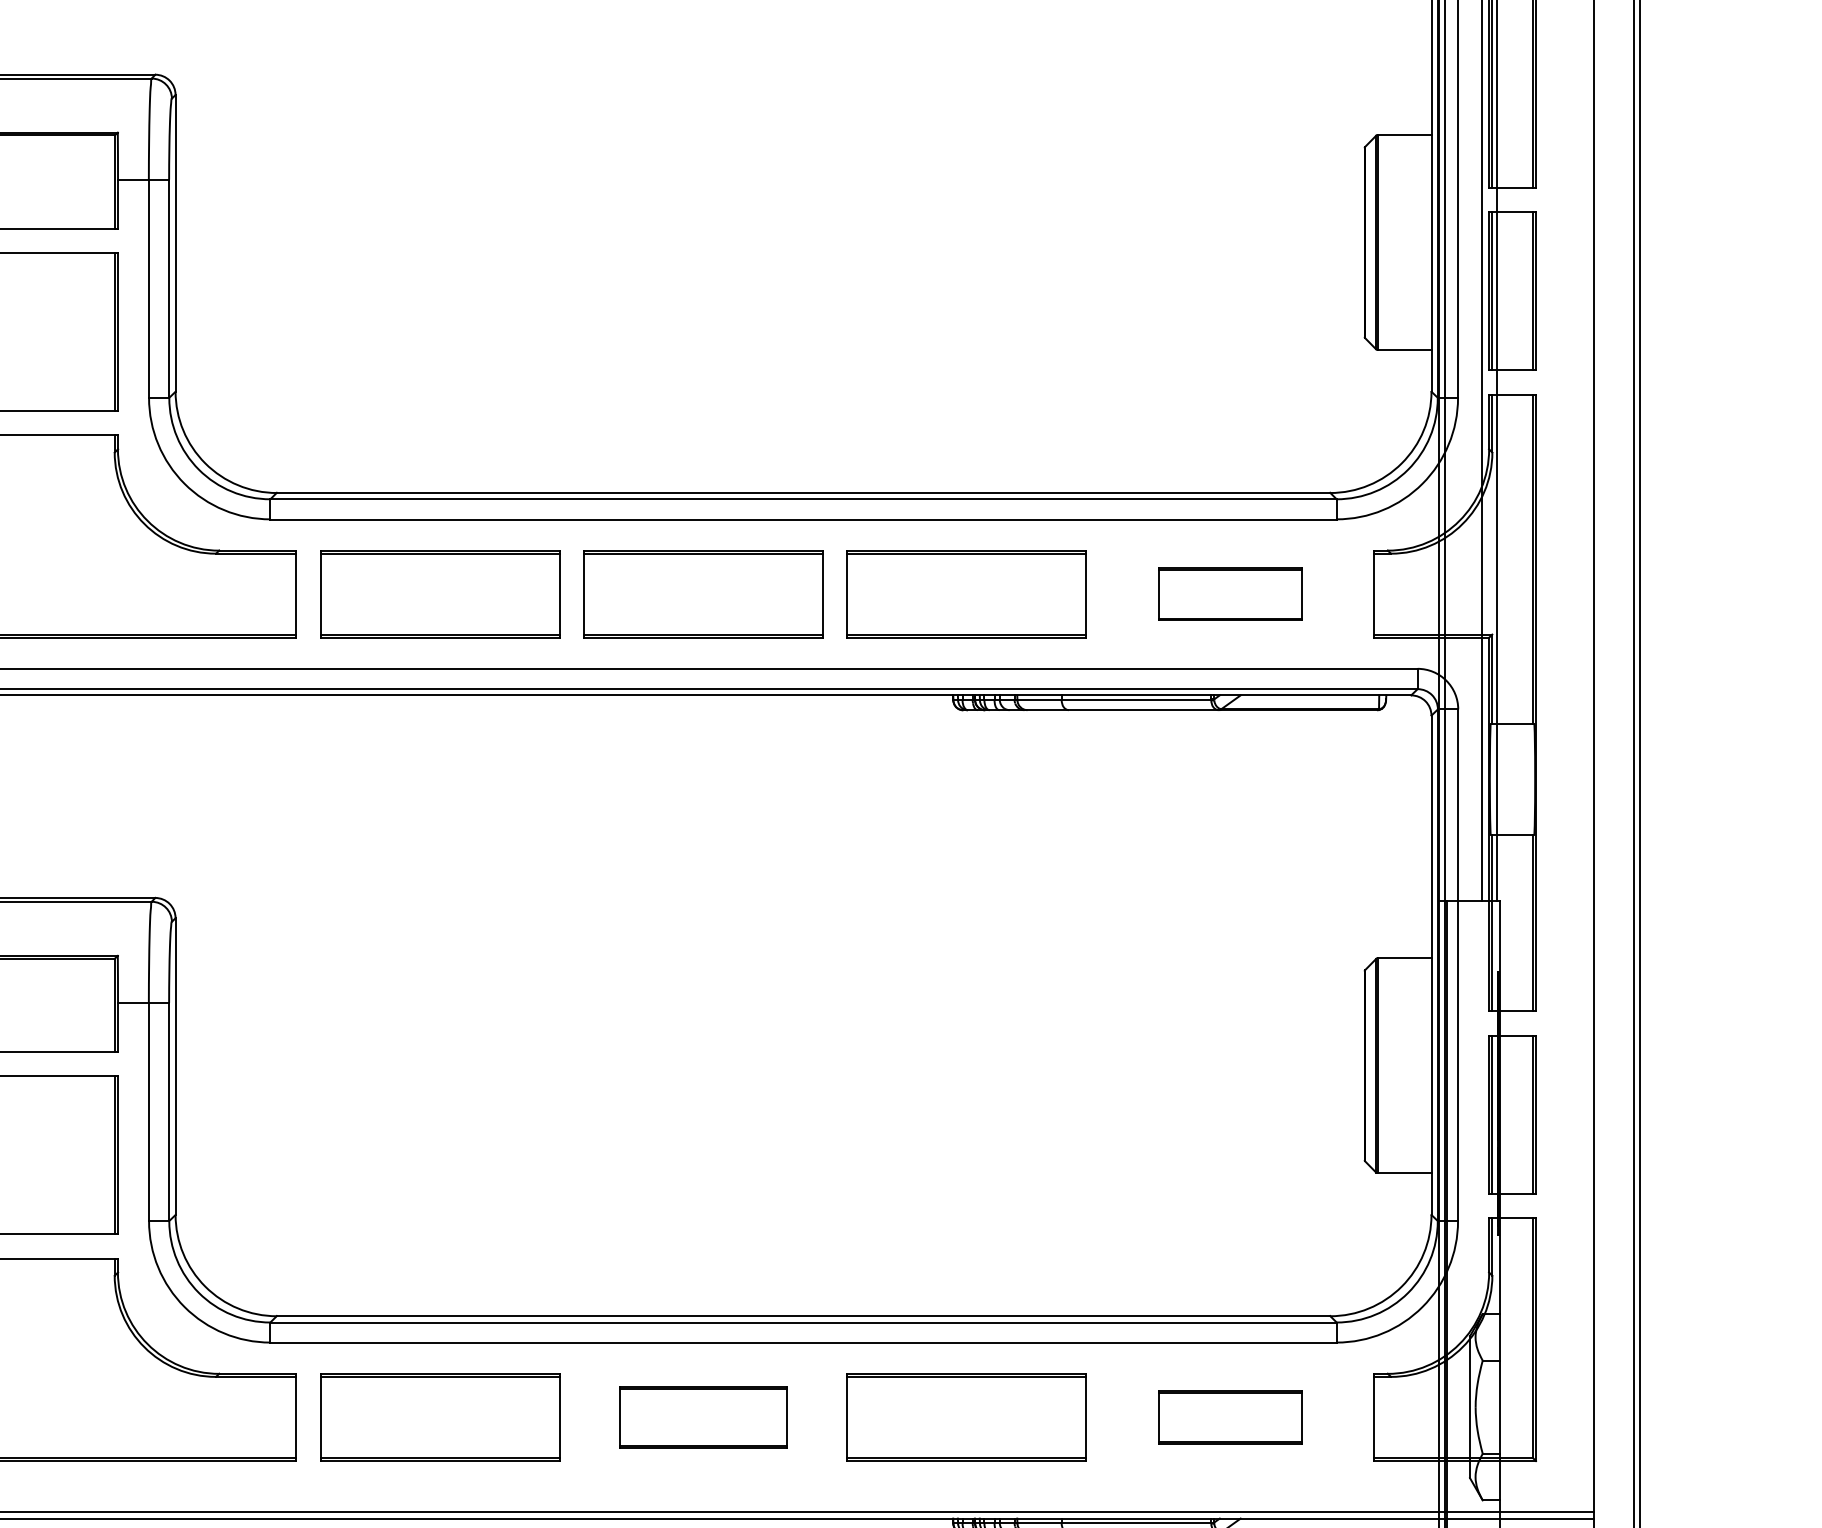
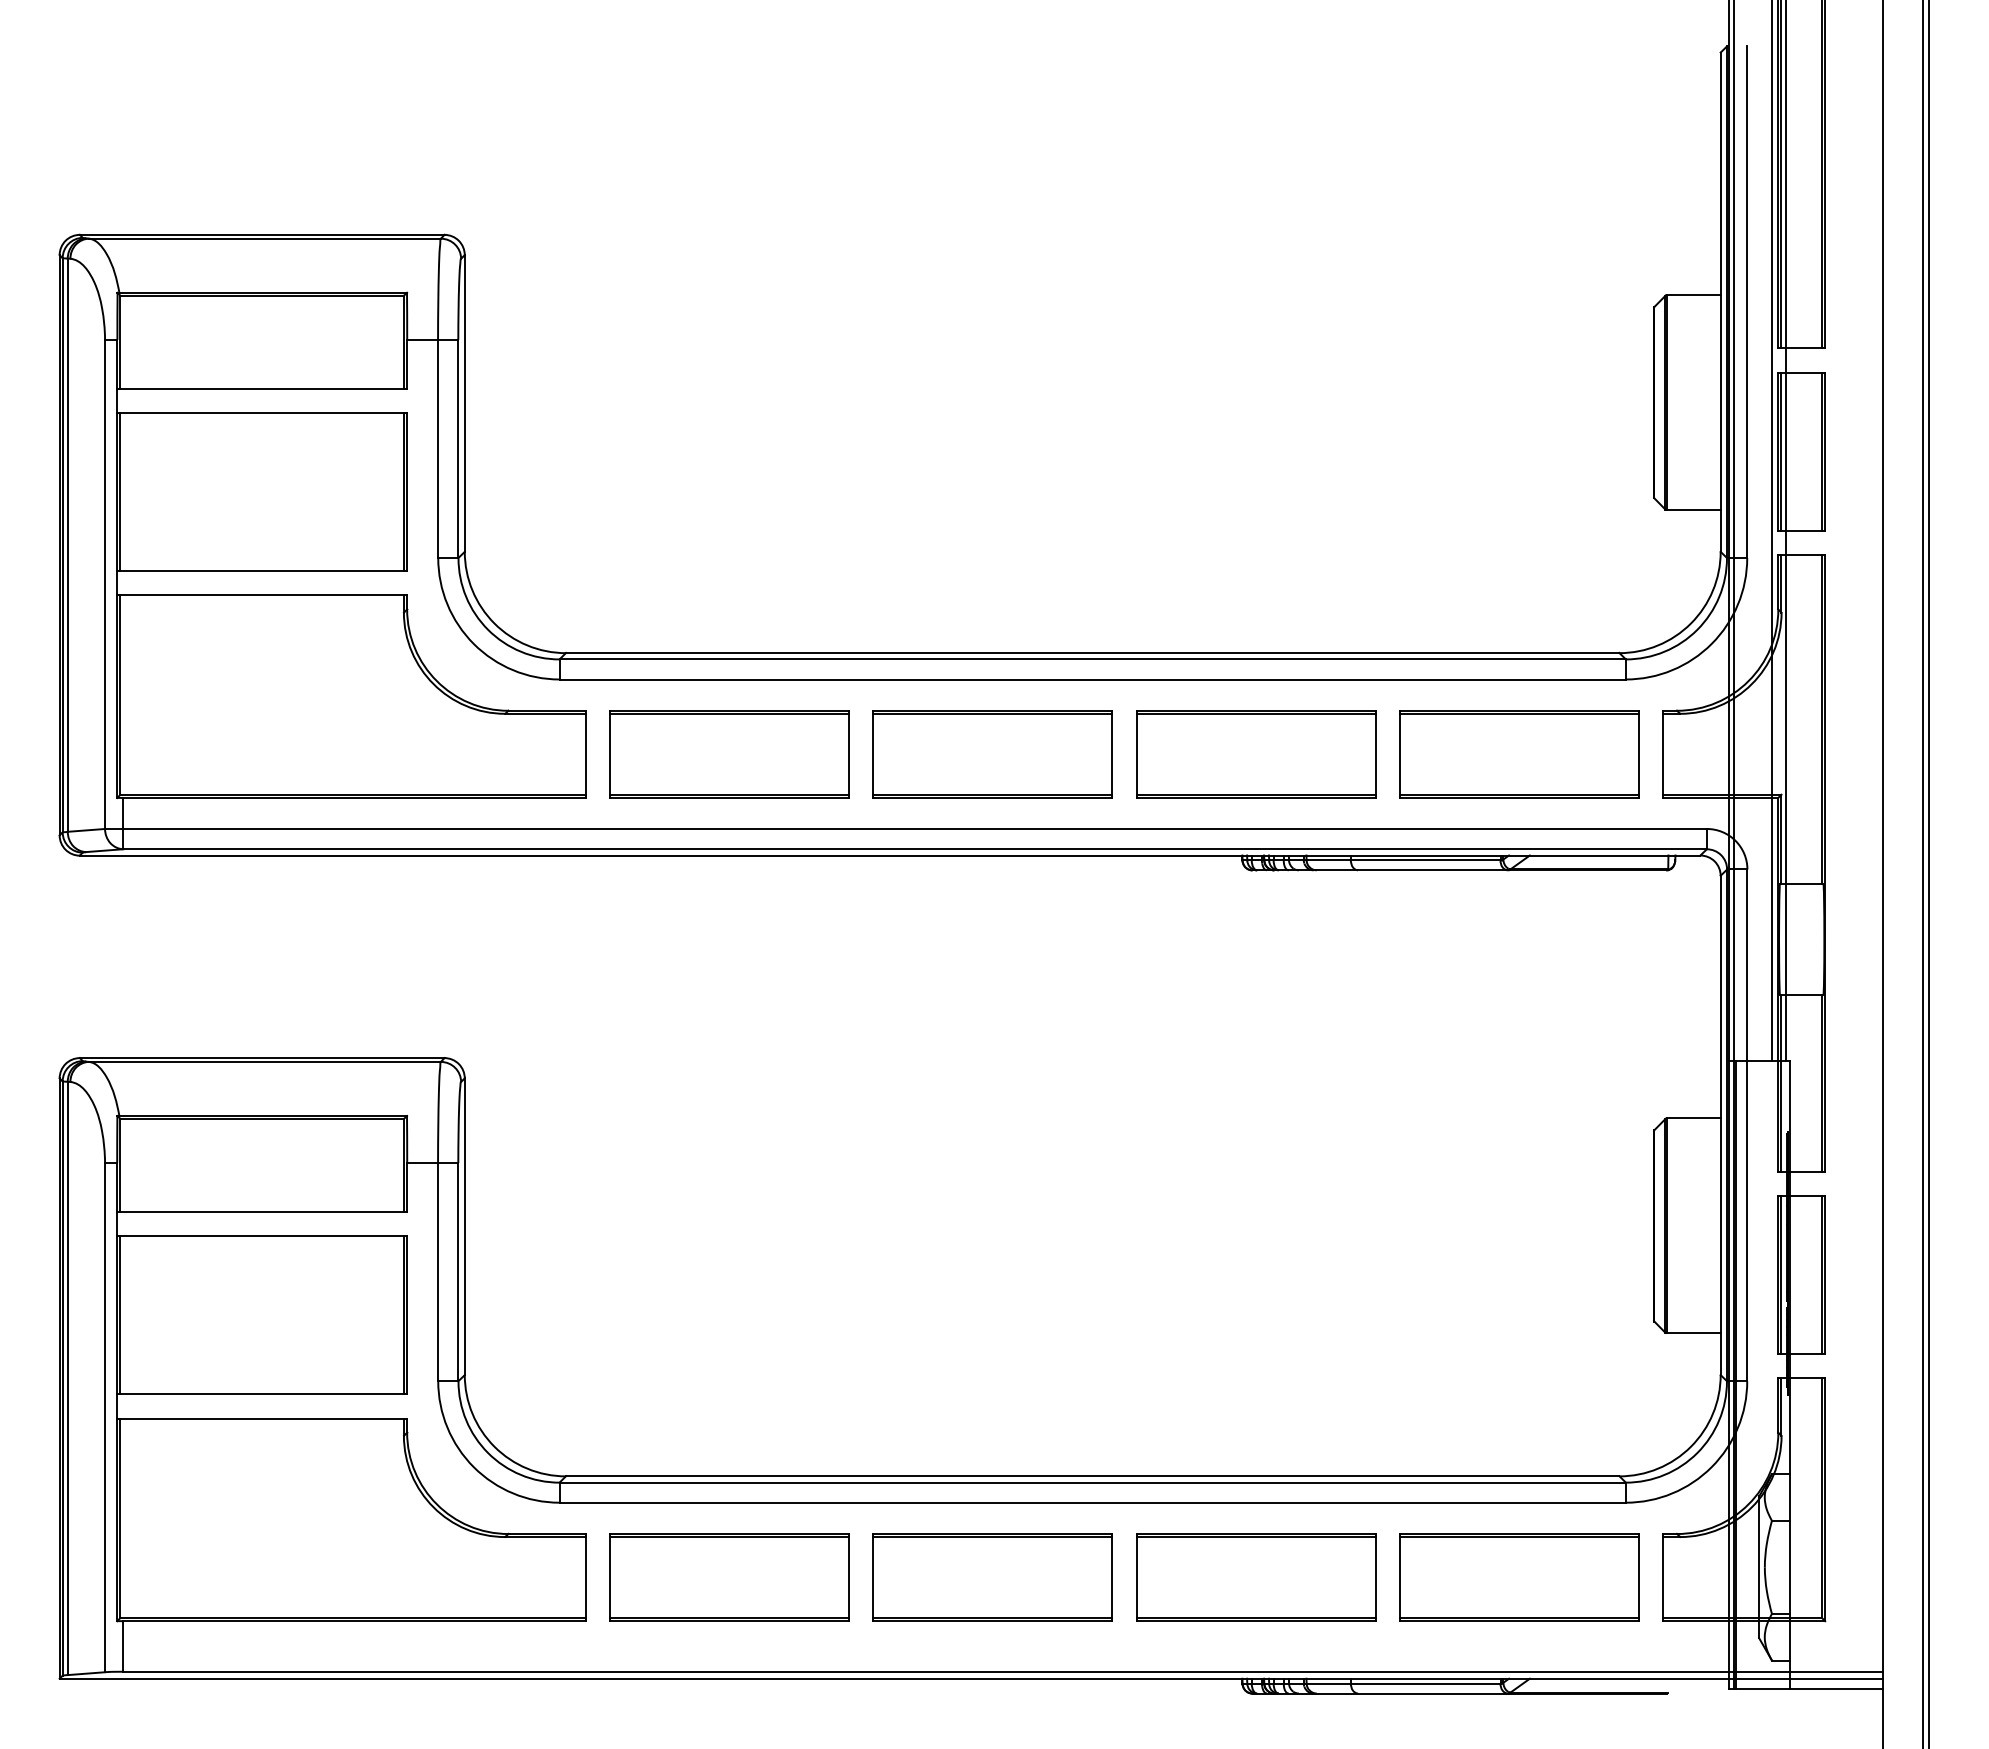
part: (1230, 594) -> (1519, 754), size x1.67
part: (703, 1417) -> (992, 1577), size x1.43
part: (1230, 1417) -> (1519, 1577), size x1.67

